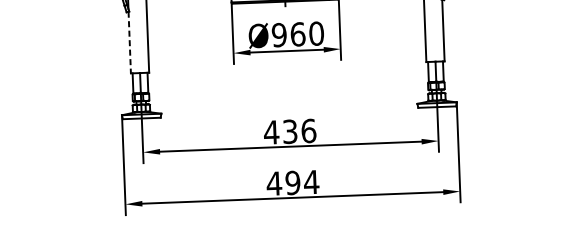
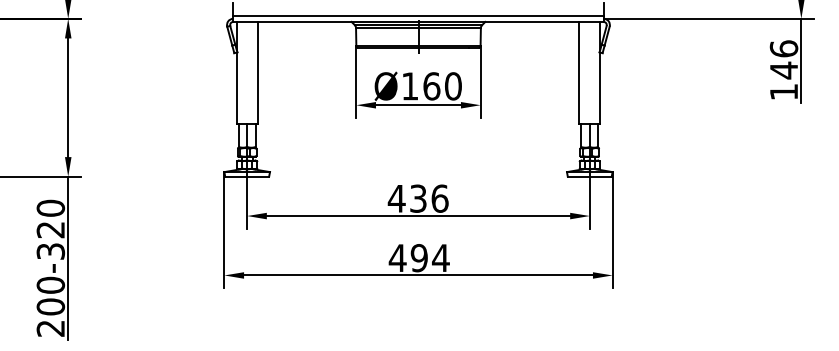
text: (278, 35) -> (409, 86), Ø960 -> Ø160
line: (129, 42) -> (236, 88), dashed -> solid

